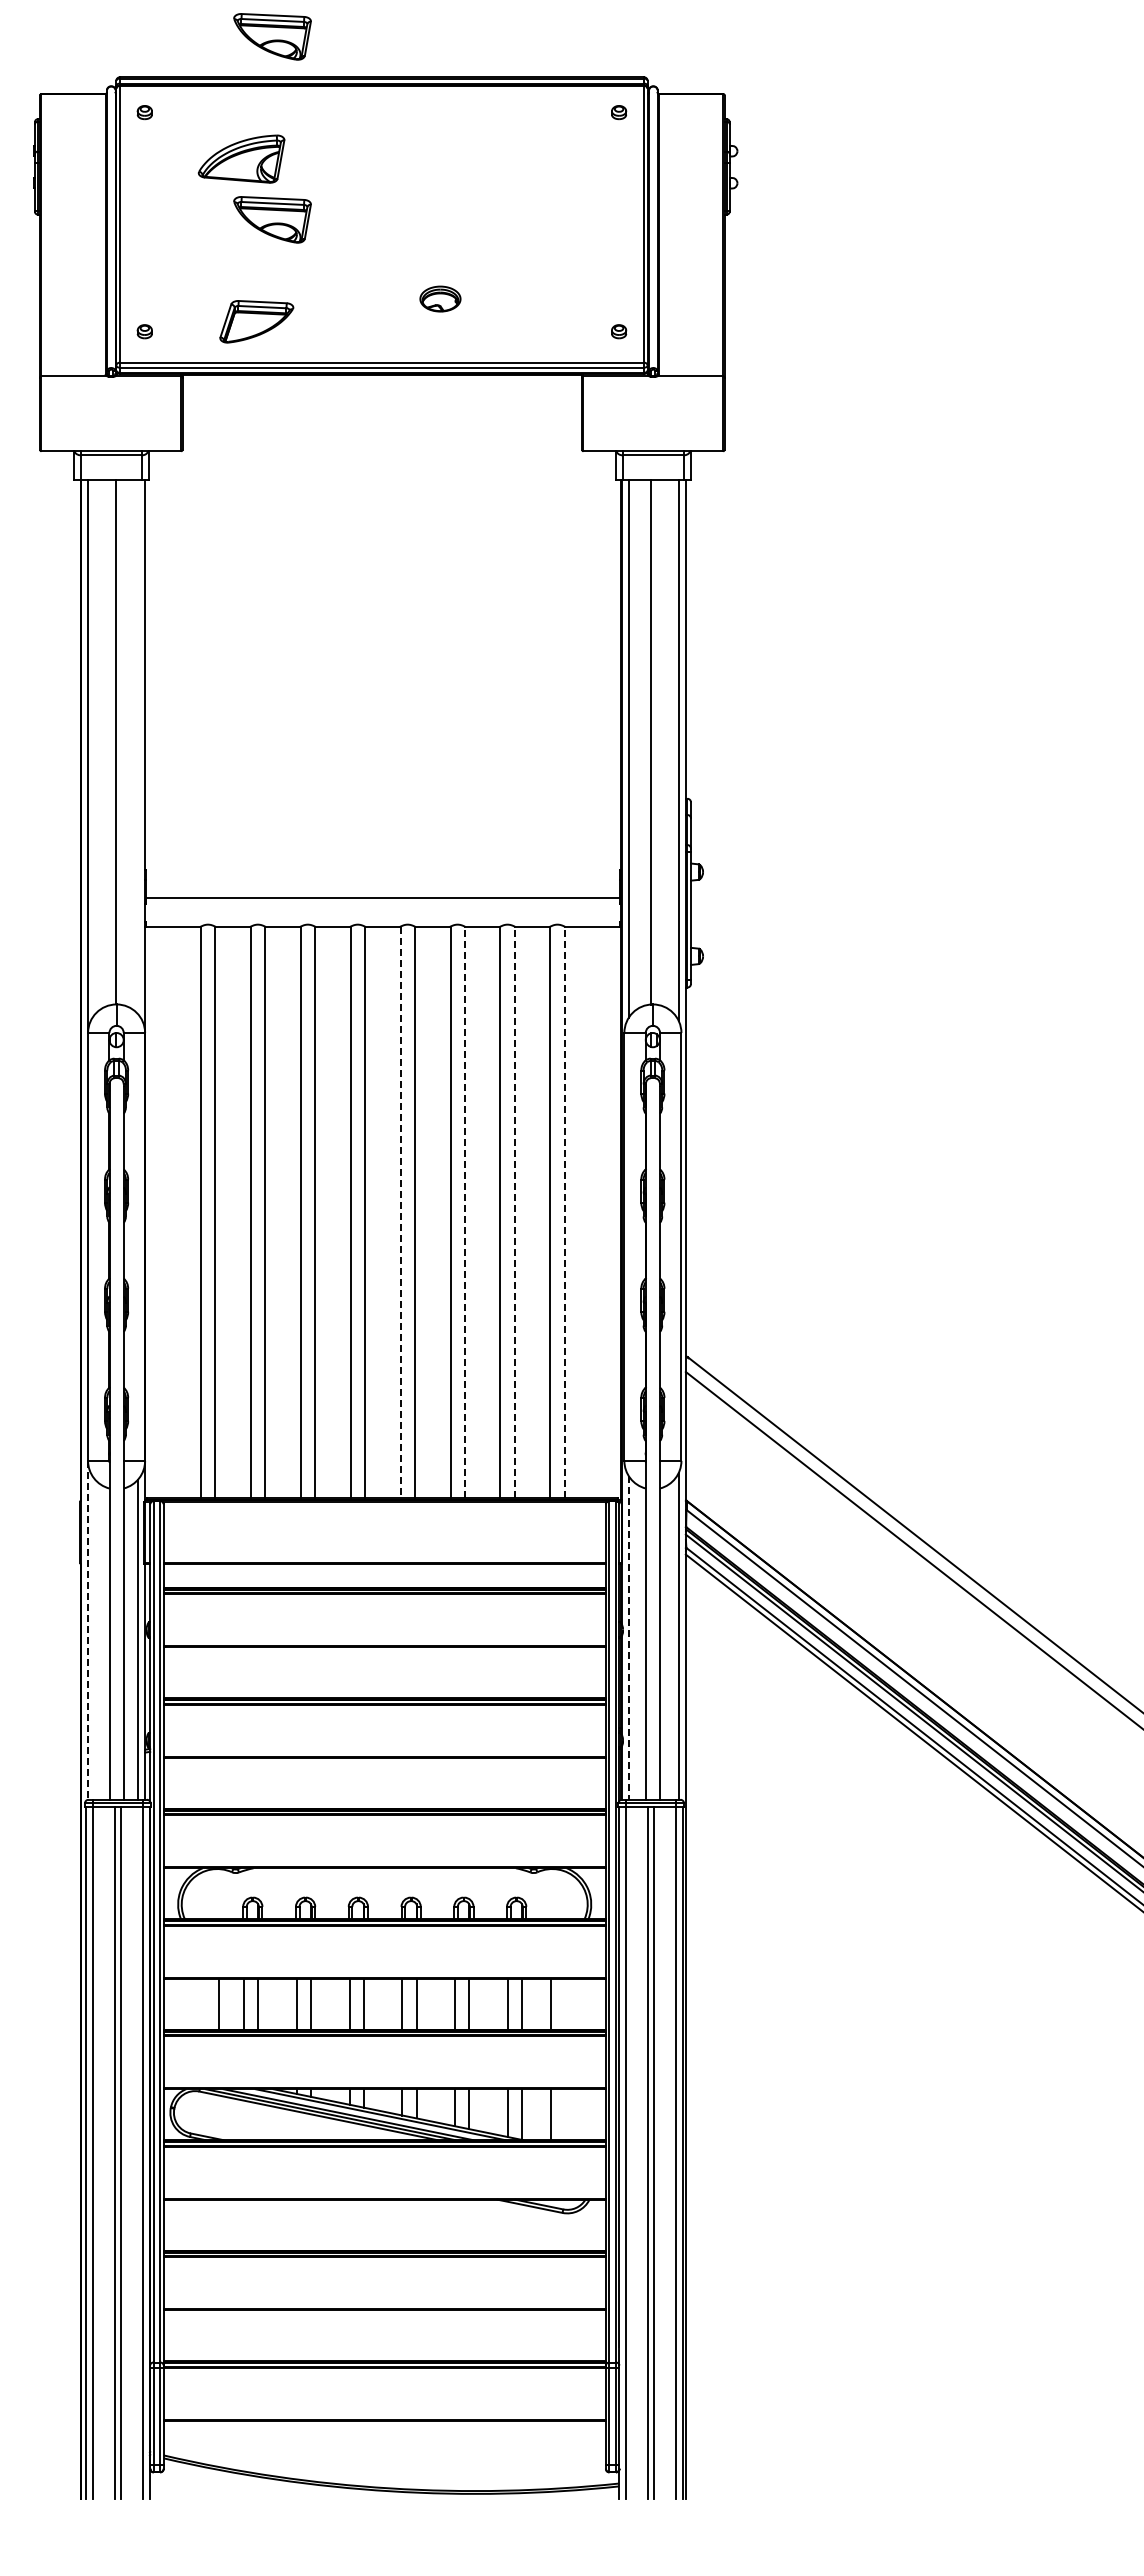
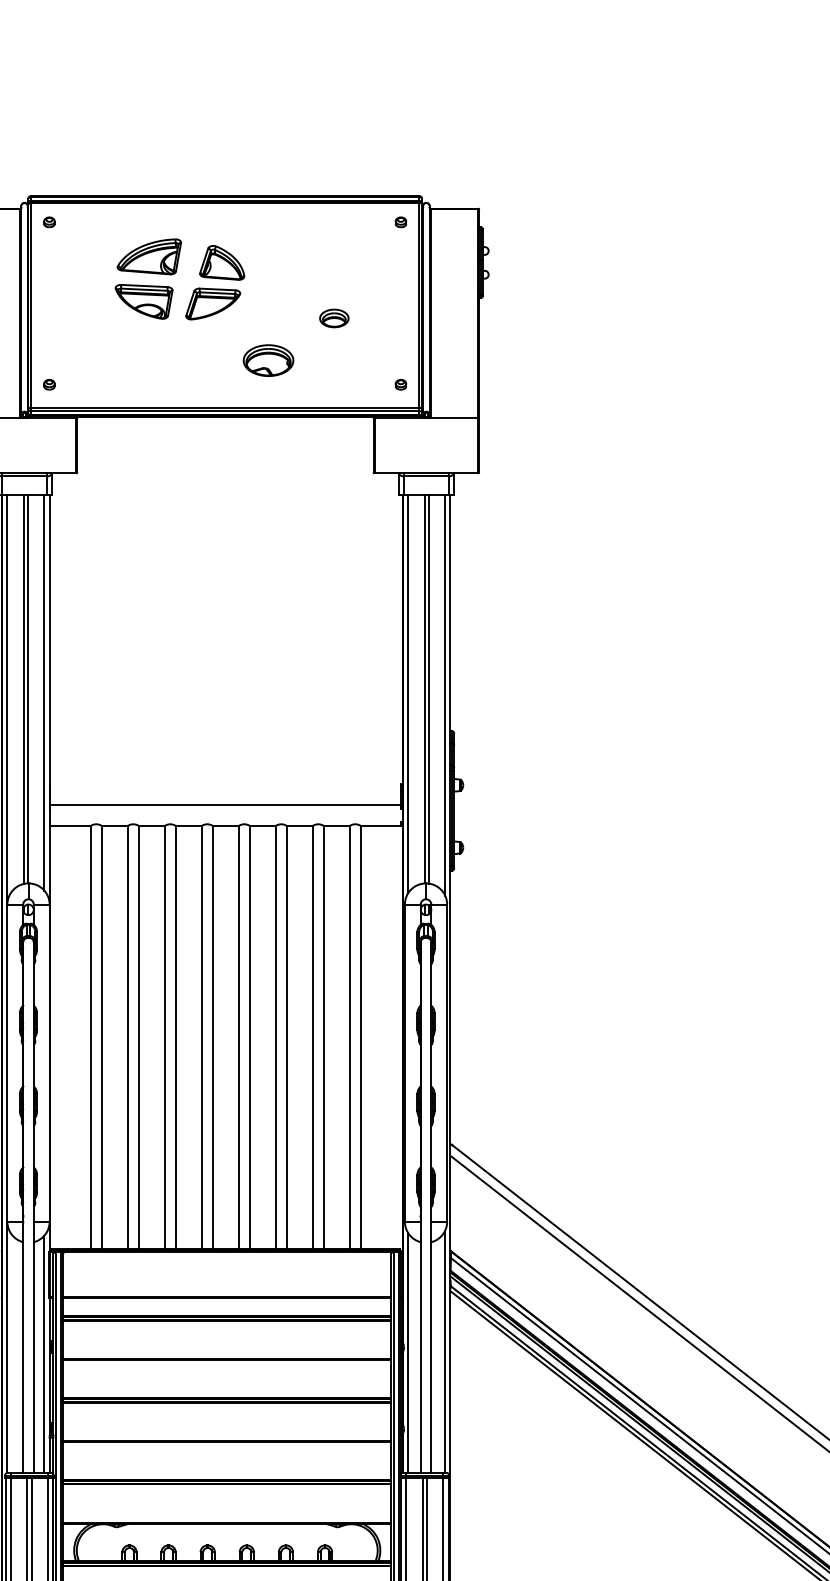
part: (272, 36) -> (144, 165), removed
part: (241, 158) -> (149, 256), moved
part: (377, 166) -> (221, 262), added
part: (529, 242) -> (334, 318), added
part: (440, 298) -> (268, 360), size x1.67
part: (256, 321) -> (213, 303), moved
line: (656, 741) -> (428, 688), added
line: (110, 742) -> (24, 689), added
line: (138, 746) -> (44, 692), added
line: (464, 1211) -> (286, 1036), dashed -> solid
line: (514, 1211) -> (323, 1036), dashed -> solid
line: (564, 1211) -> (360, 1036), dashed -> solid
line: (400, 1212) -> (238, 1037), dashed -> solid
line: (88, 1630) -> (7, 1347), dashed -> solid
line: (628, 1637) -> (407, 1352), dashed -> solid

